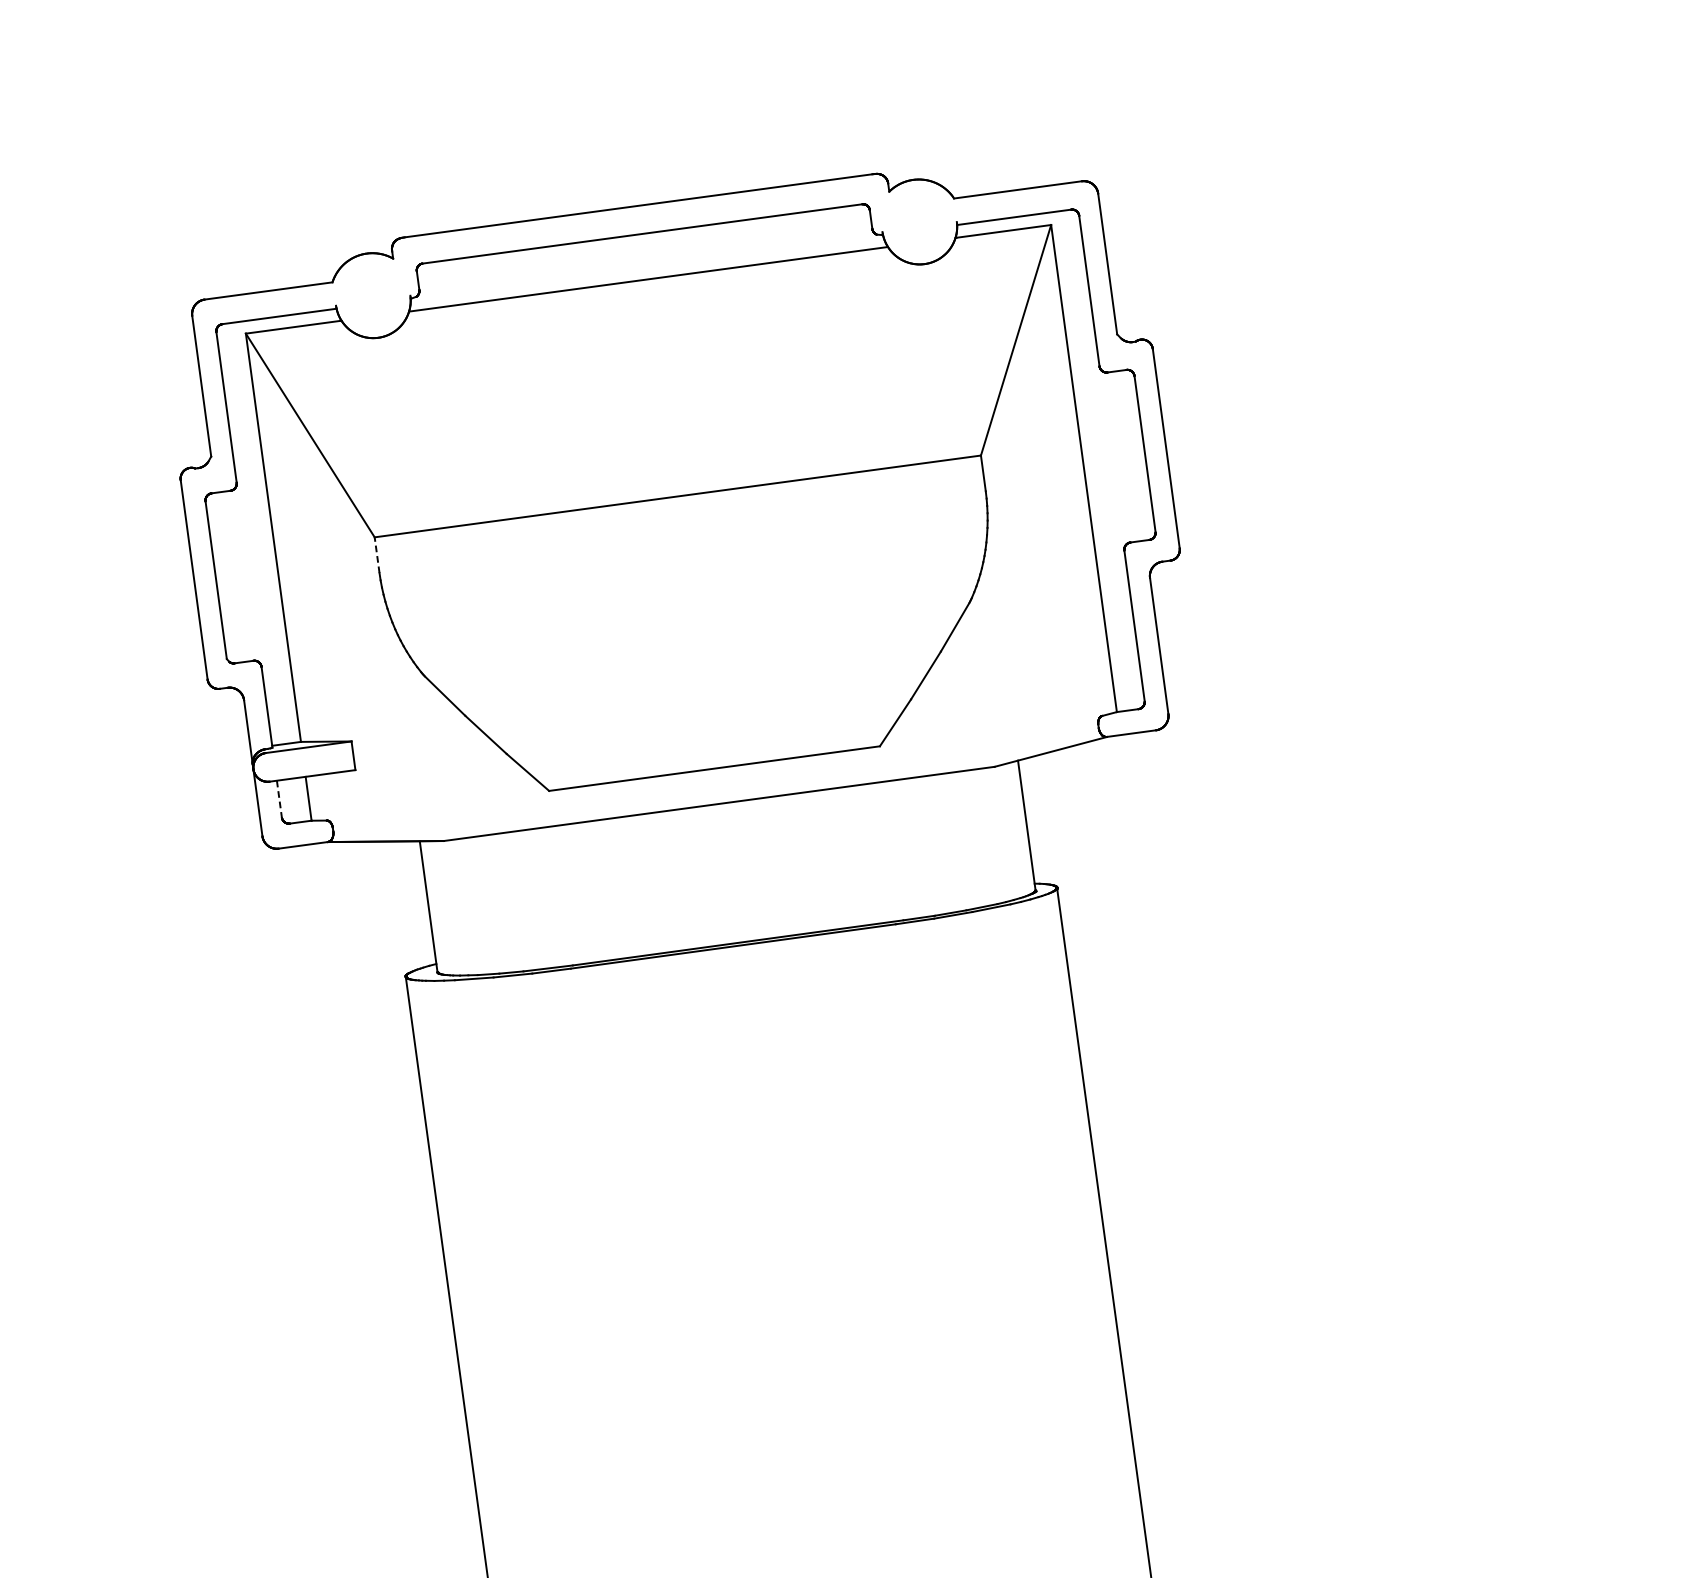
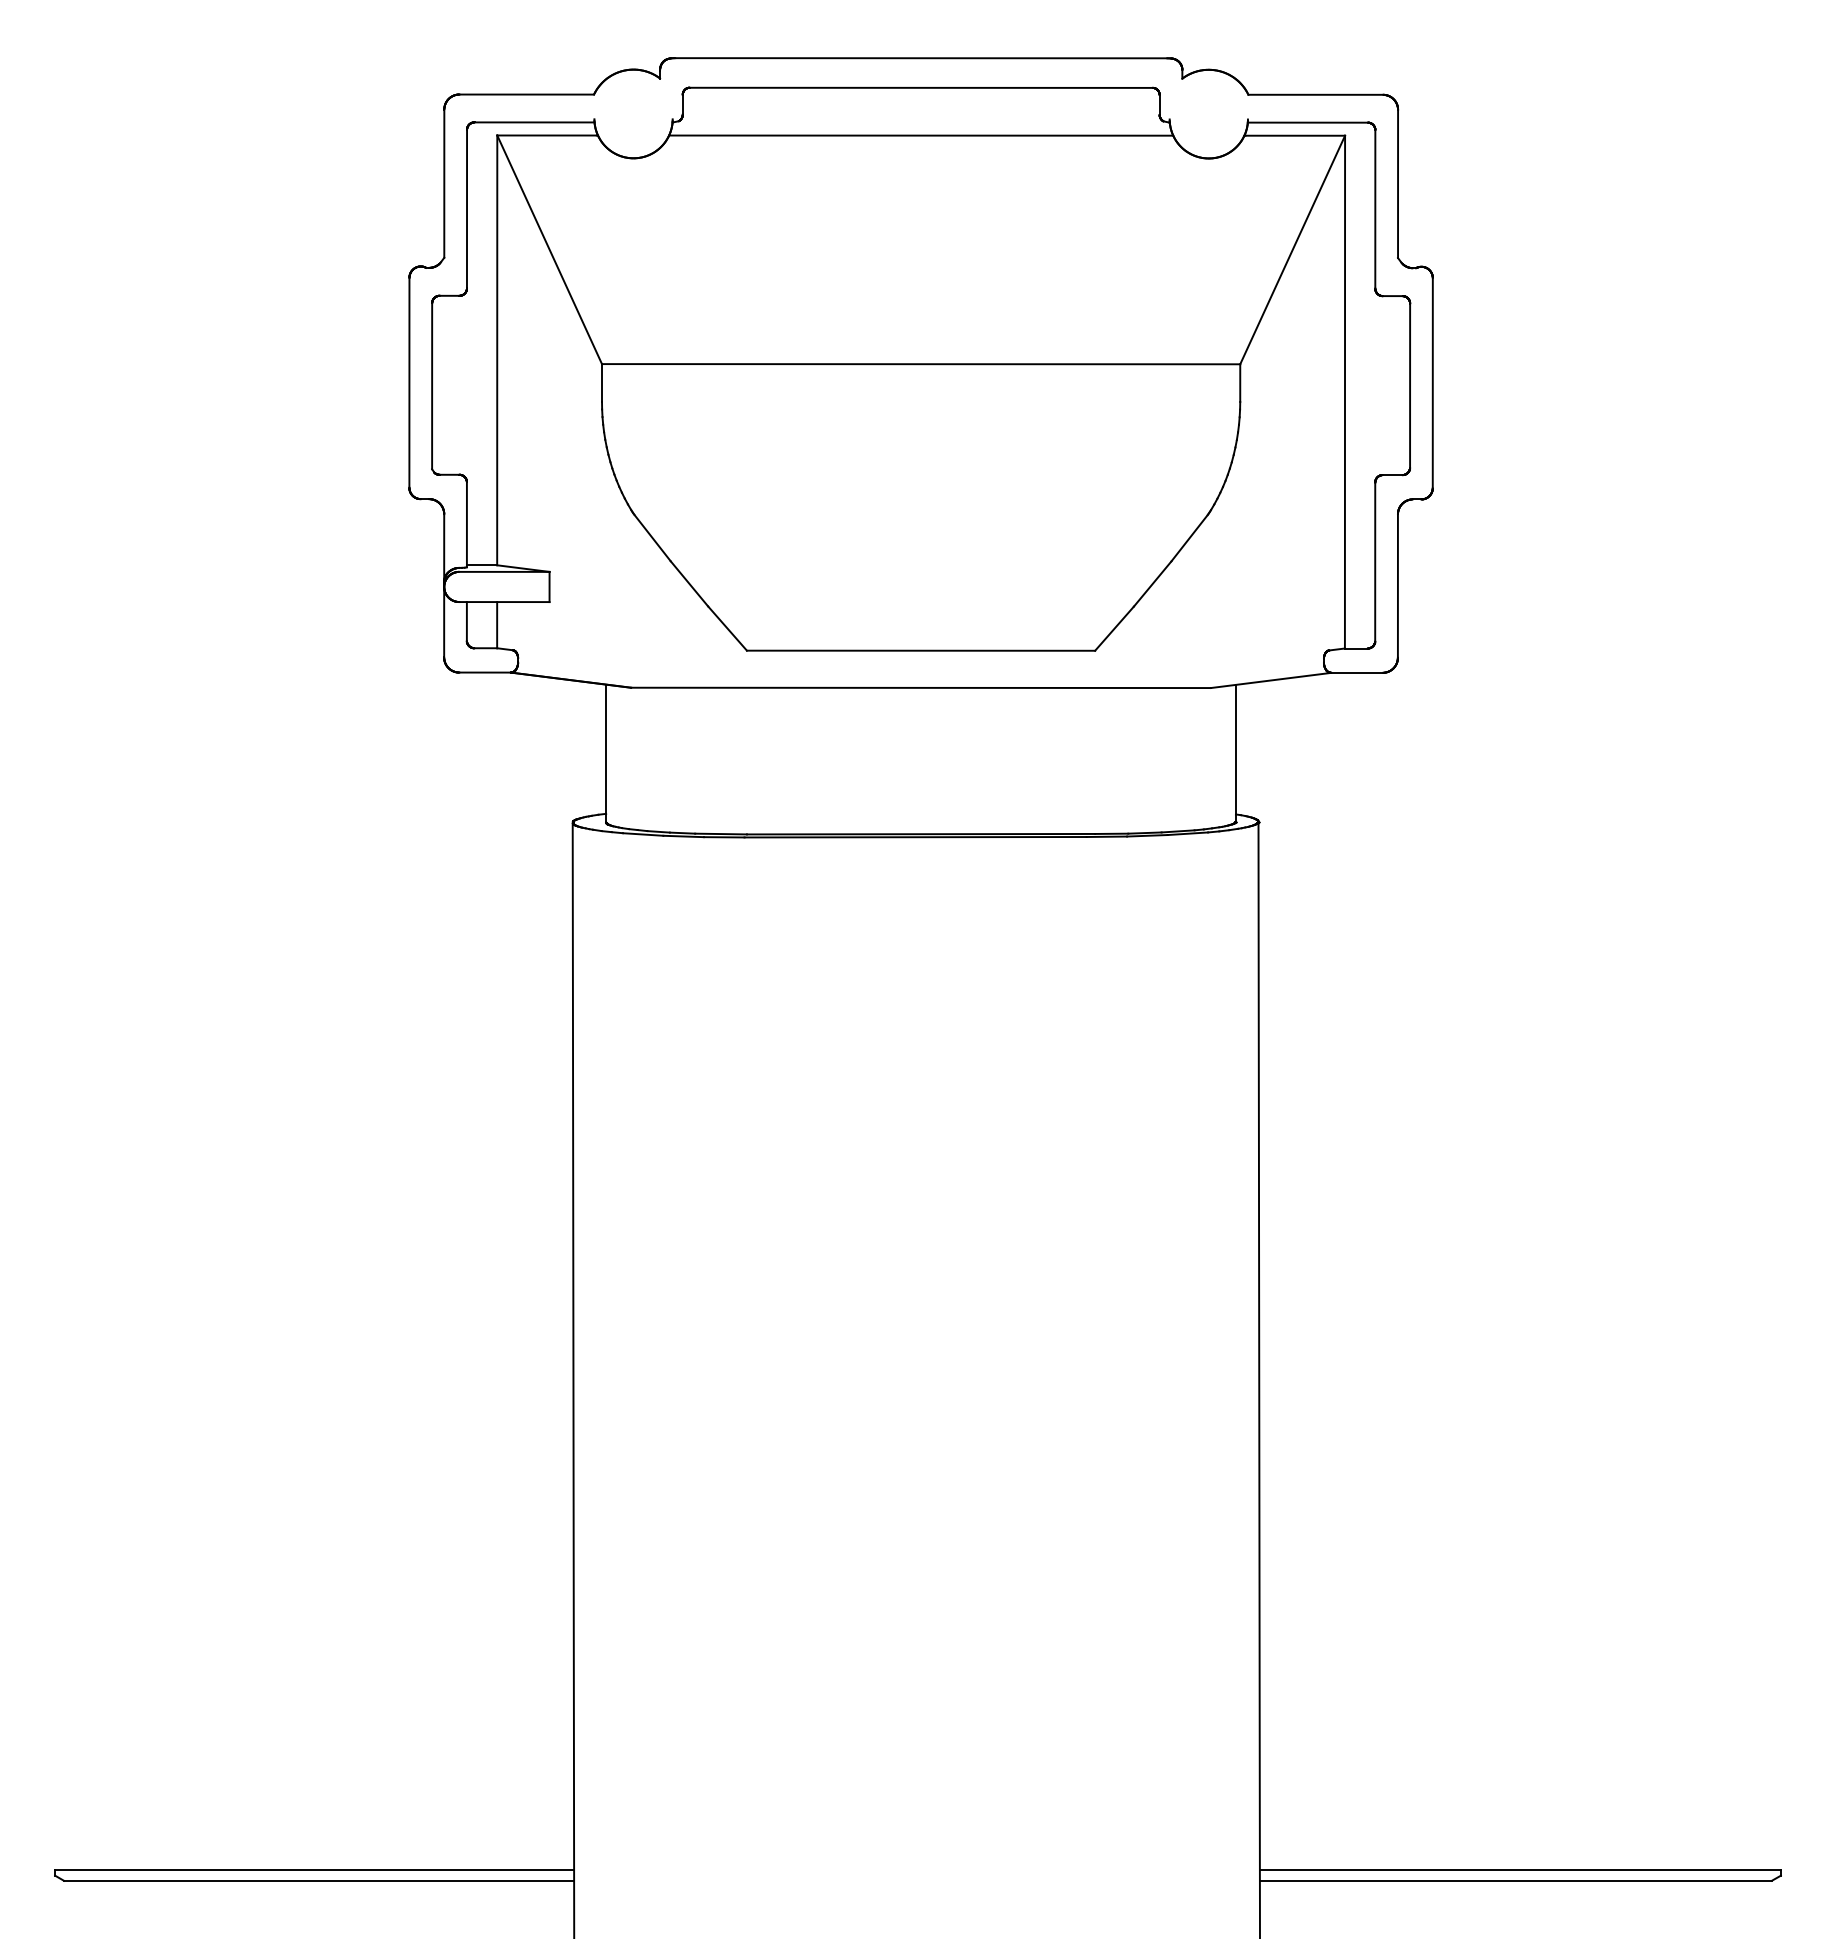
line: (377, 554) -> (602, 382), dashed -> solid
line: (279, 800) -> (466, 622), dashed -> solid

